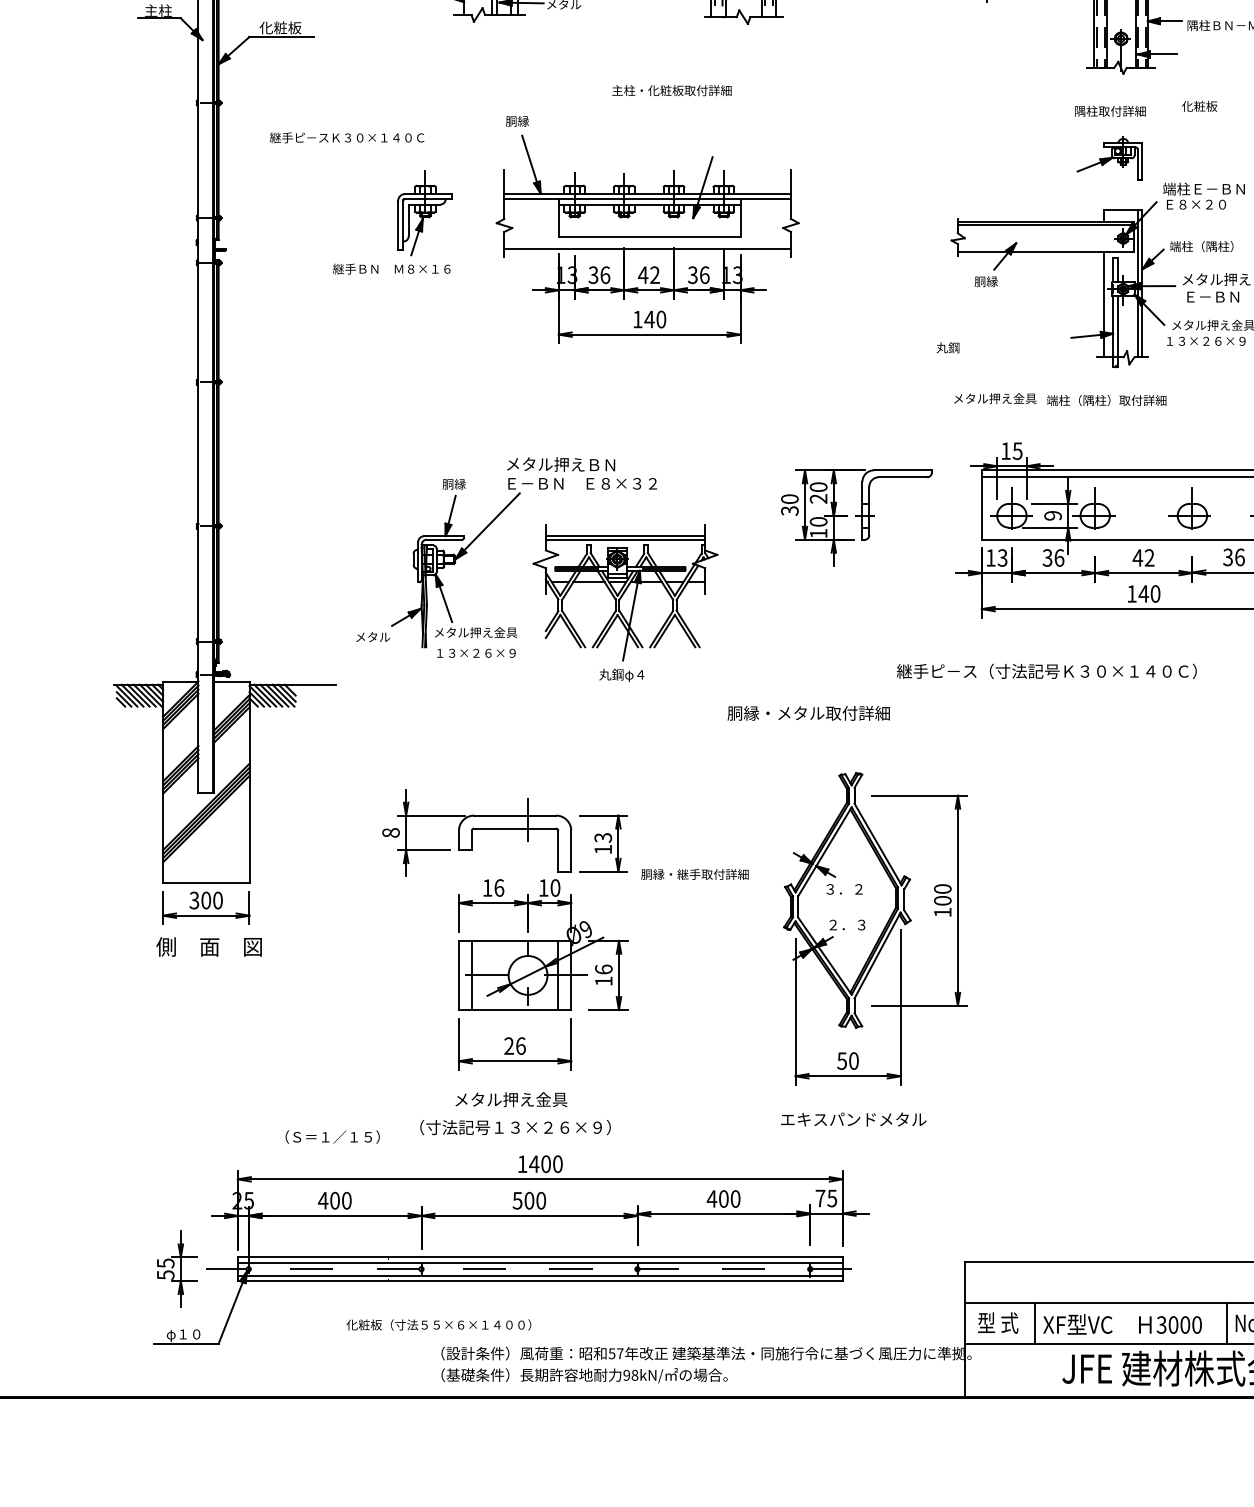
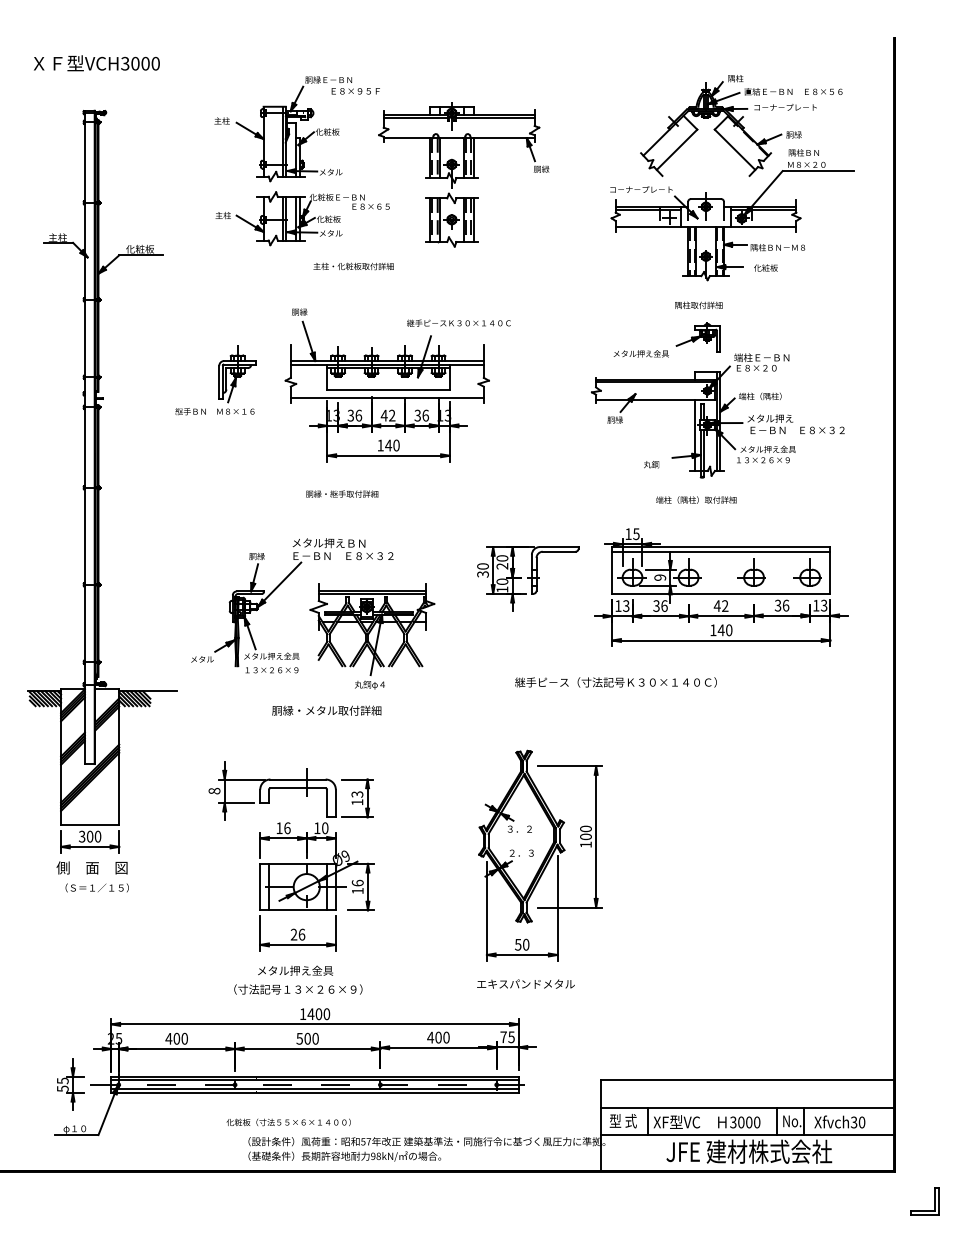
text: (671, 90) -> (353, 266), moved
text: (1199, 105) -> (765, 267), moved
text: (346, 136) -> (458, 322), moved
text: (948, 347) -> (651, 464), moved
text: (994, 398) -> (640, 353), moved
text: (1046, 671) -> (615, 682), moved
text: (808, 713) -> (326, 710), moved
text: (695, 873) -> (342, 493), moved
text: (331, 1136) -> (96, 887), moved
text: (438, 1325) -> (288, 1122), moved

